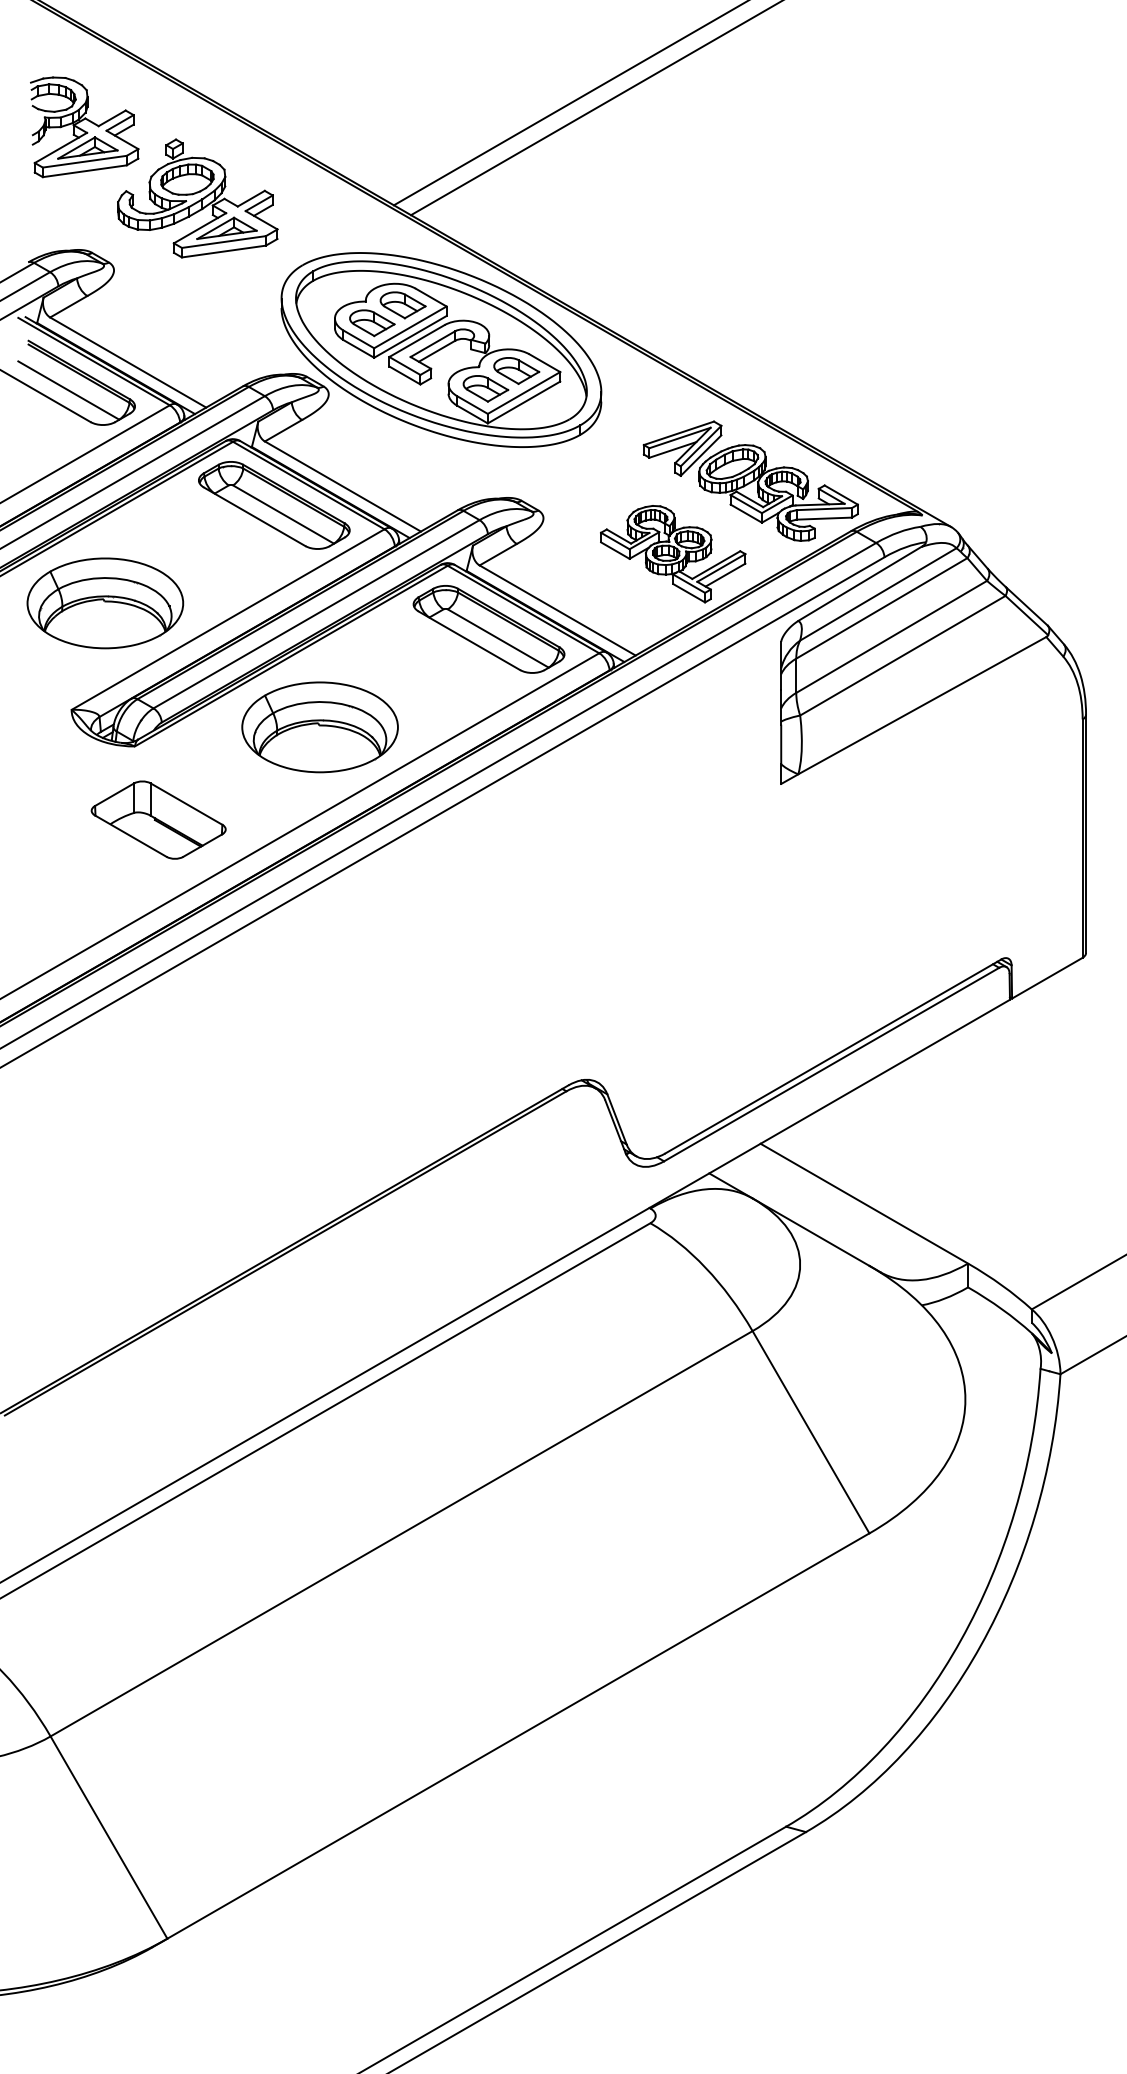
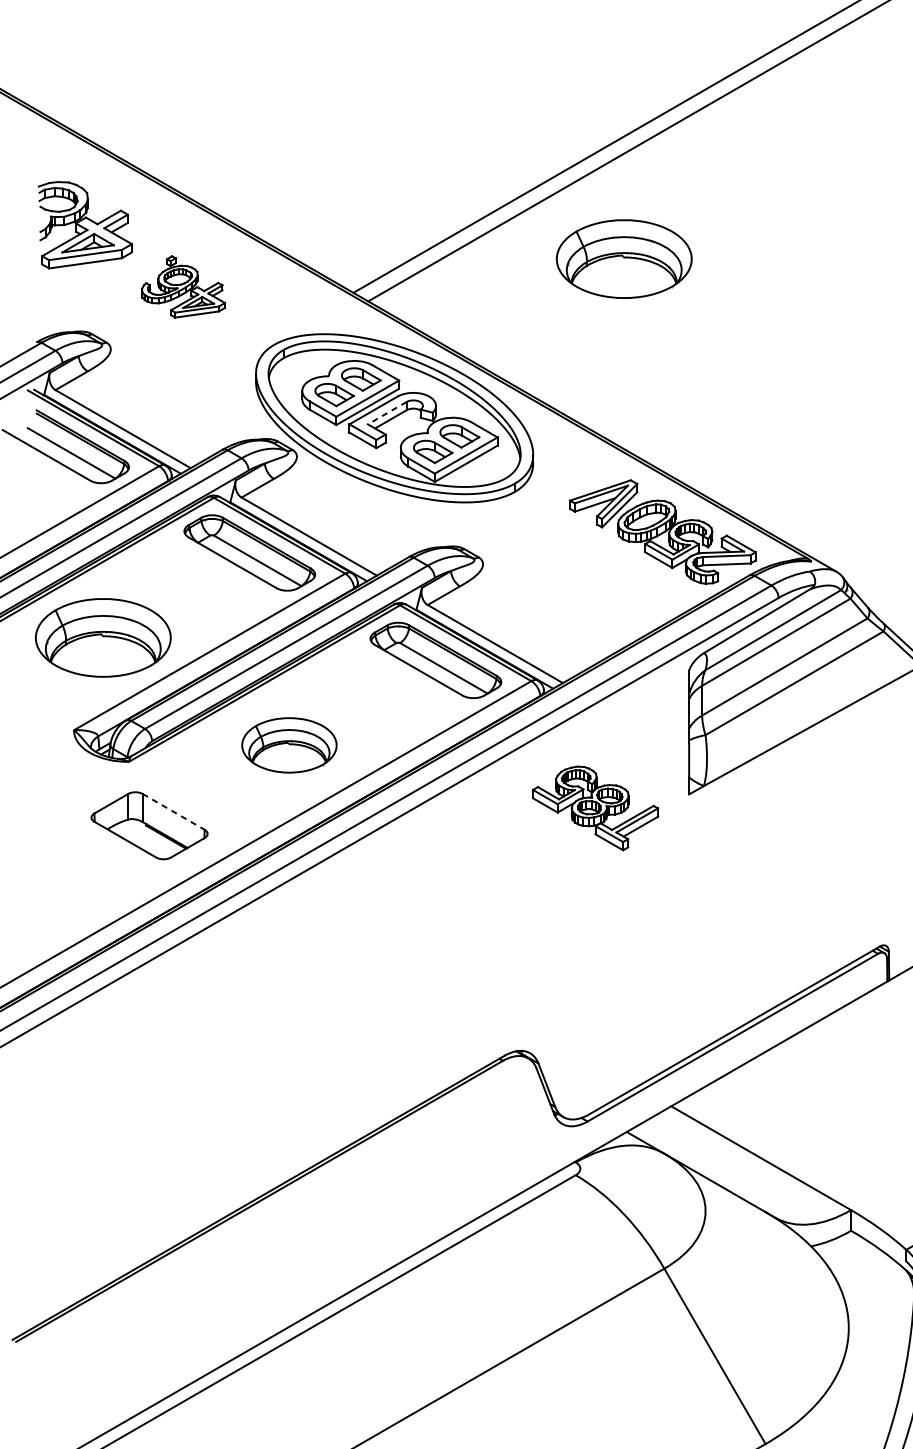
part: (706, 166) -> (624, 259), added
part: (197, 198) -> (183, 286), size x0.6
line: (432, 344) -> (386, 413), solid -> dashed
part: (673, 554) -> (595, 808), moved
part: (319, 727) -> (288, 745), size x0.7
line: (186, 804) -> (173, 812), solid -> dashed

